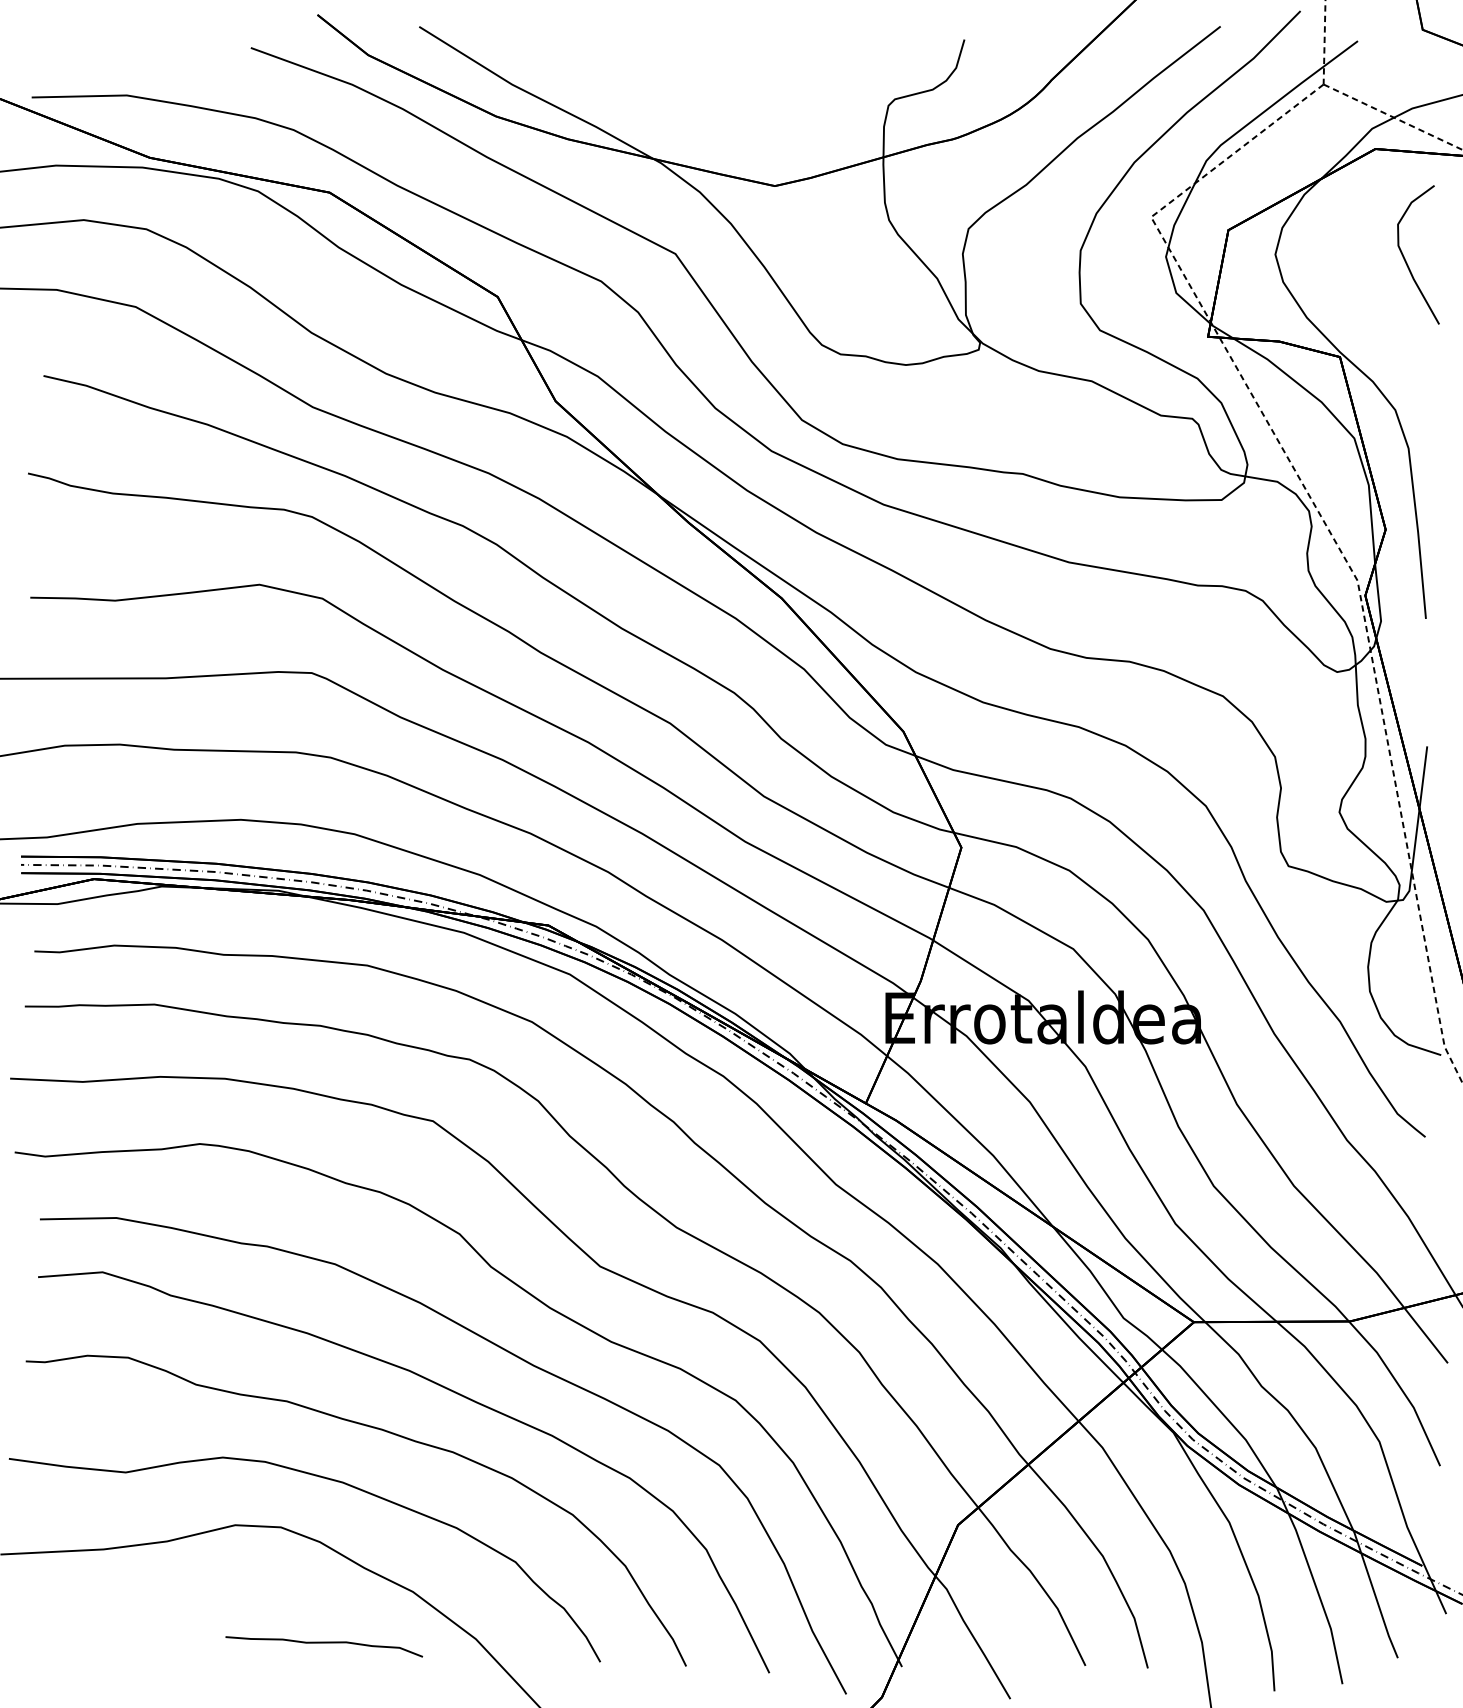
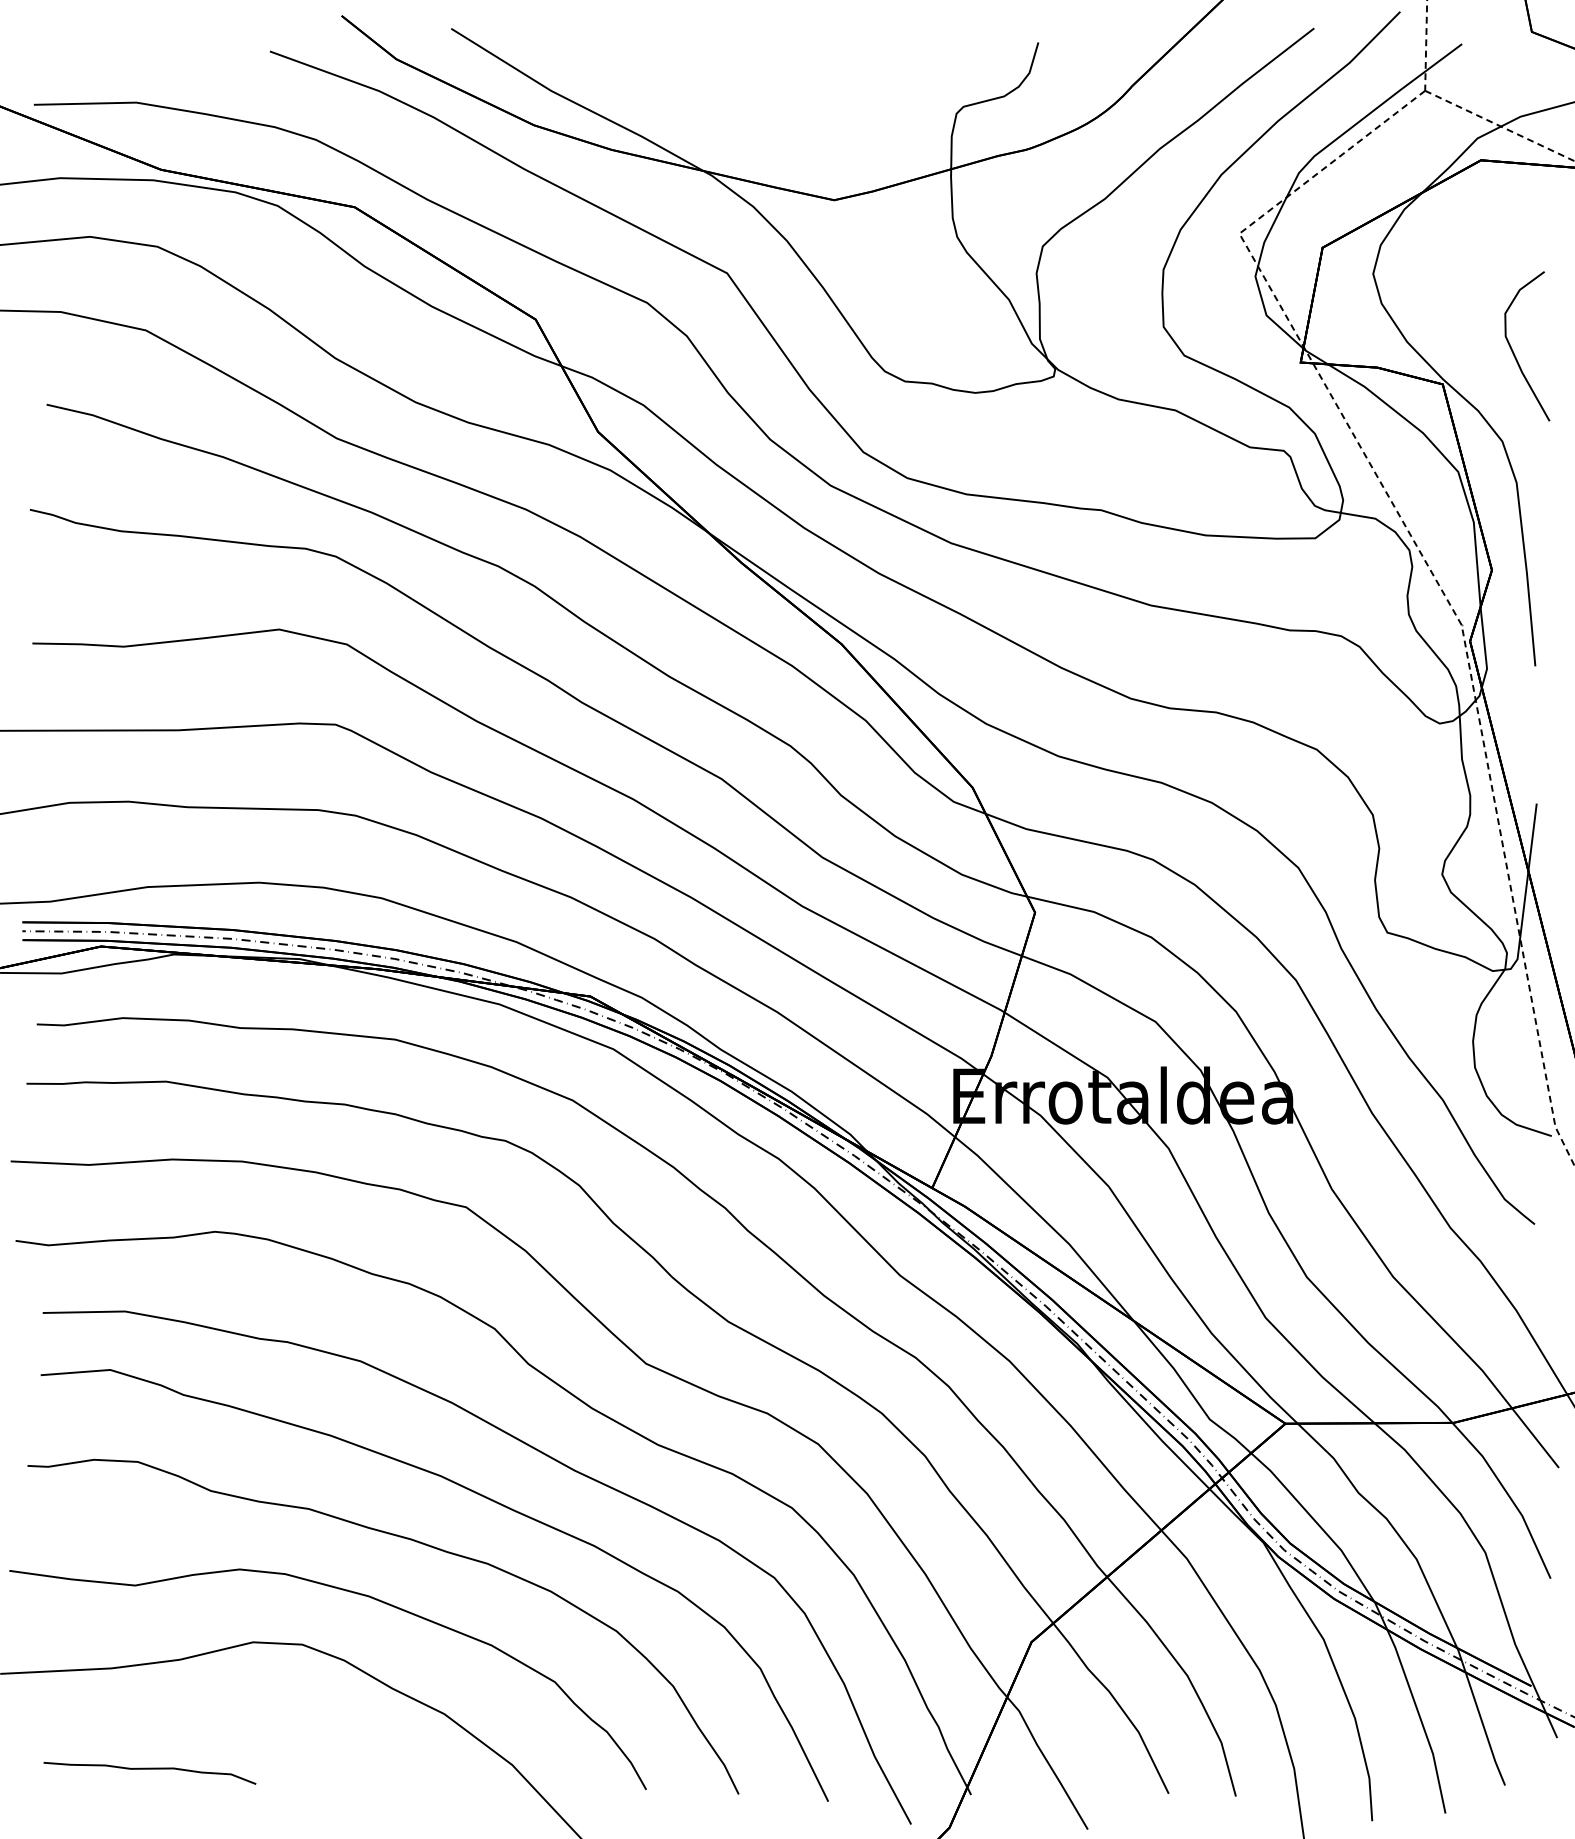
curve: (1405, 258) -> (1513, 350), moved
curve: (323, 1643) -> (149, 1769), moved

